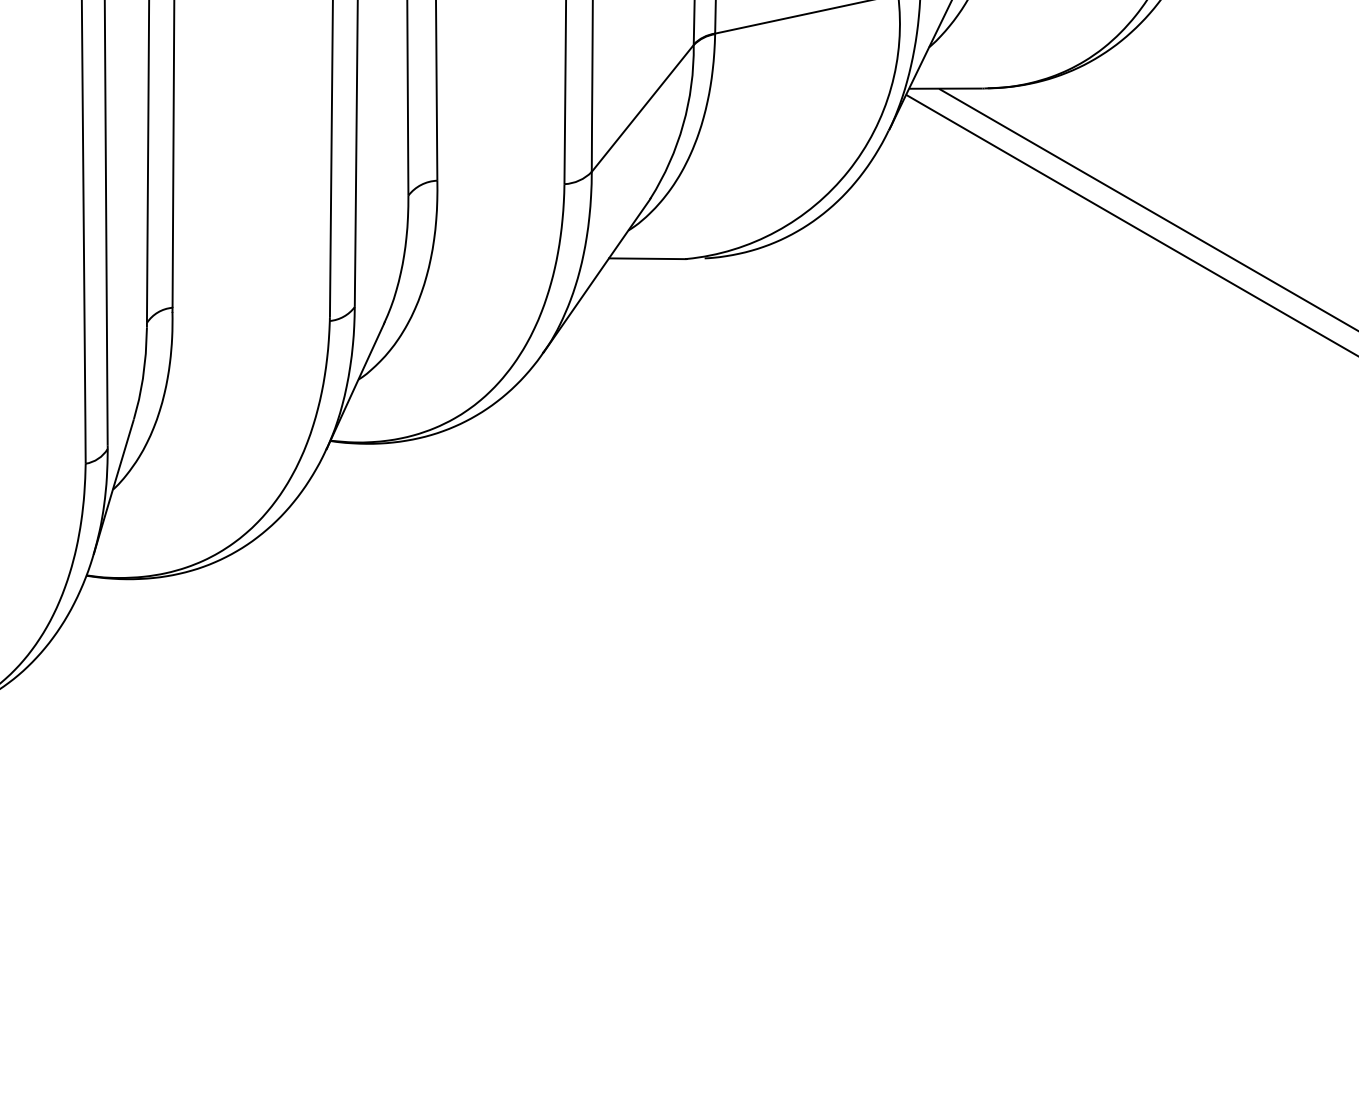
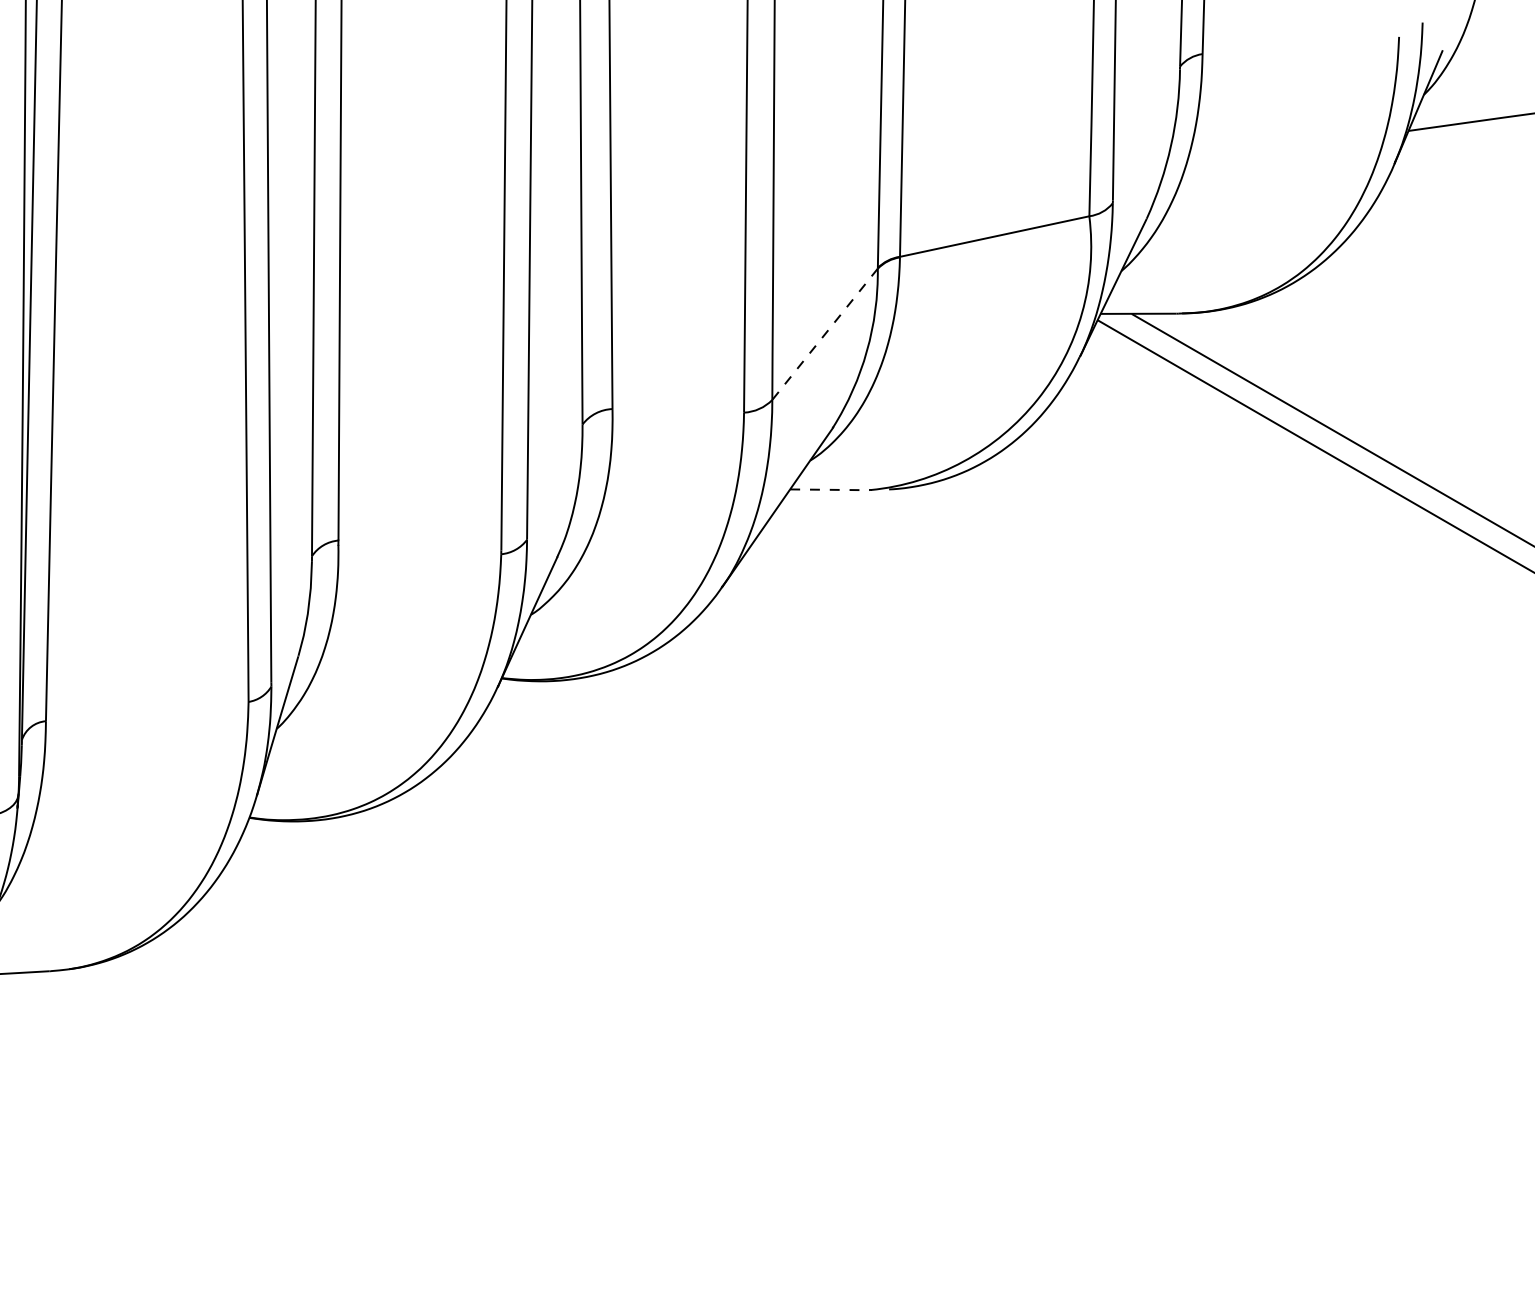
line: (642, 108) -> (824, 334), solid -> dashed
line: (647, 258) -> (829, 489), solid -> dashed

